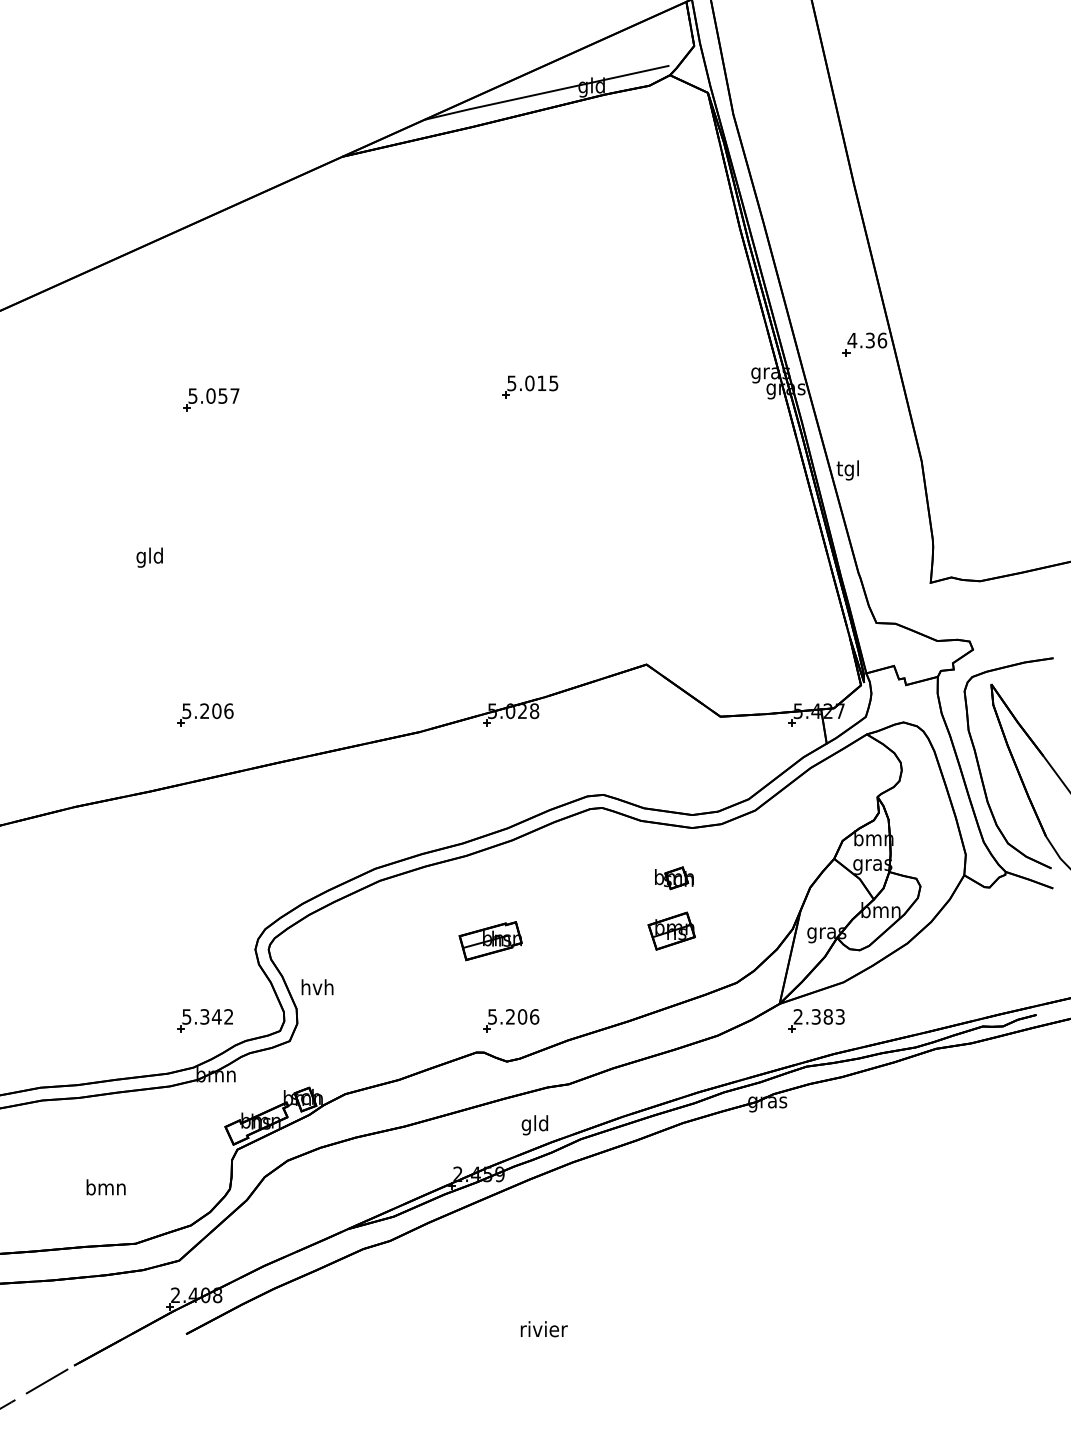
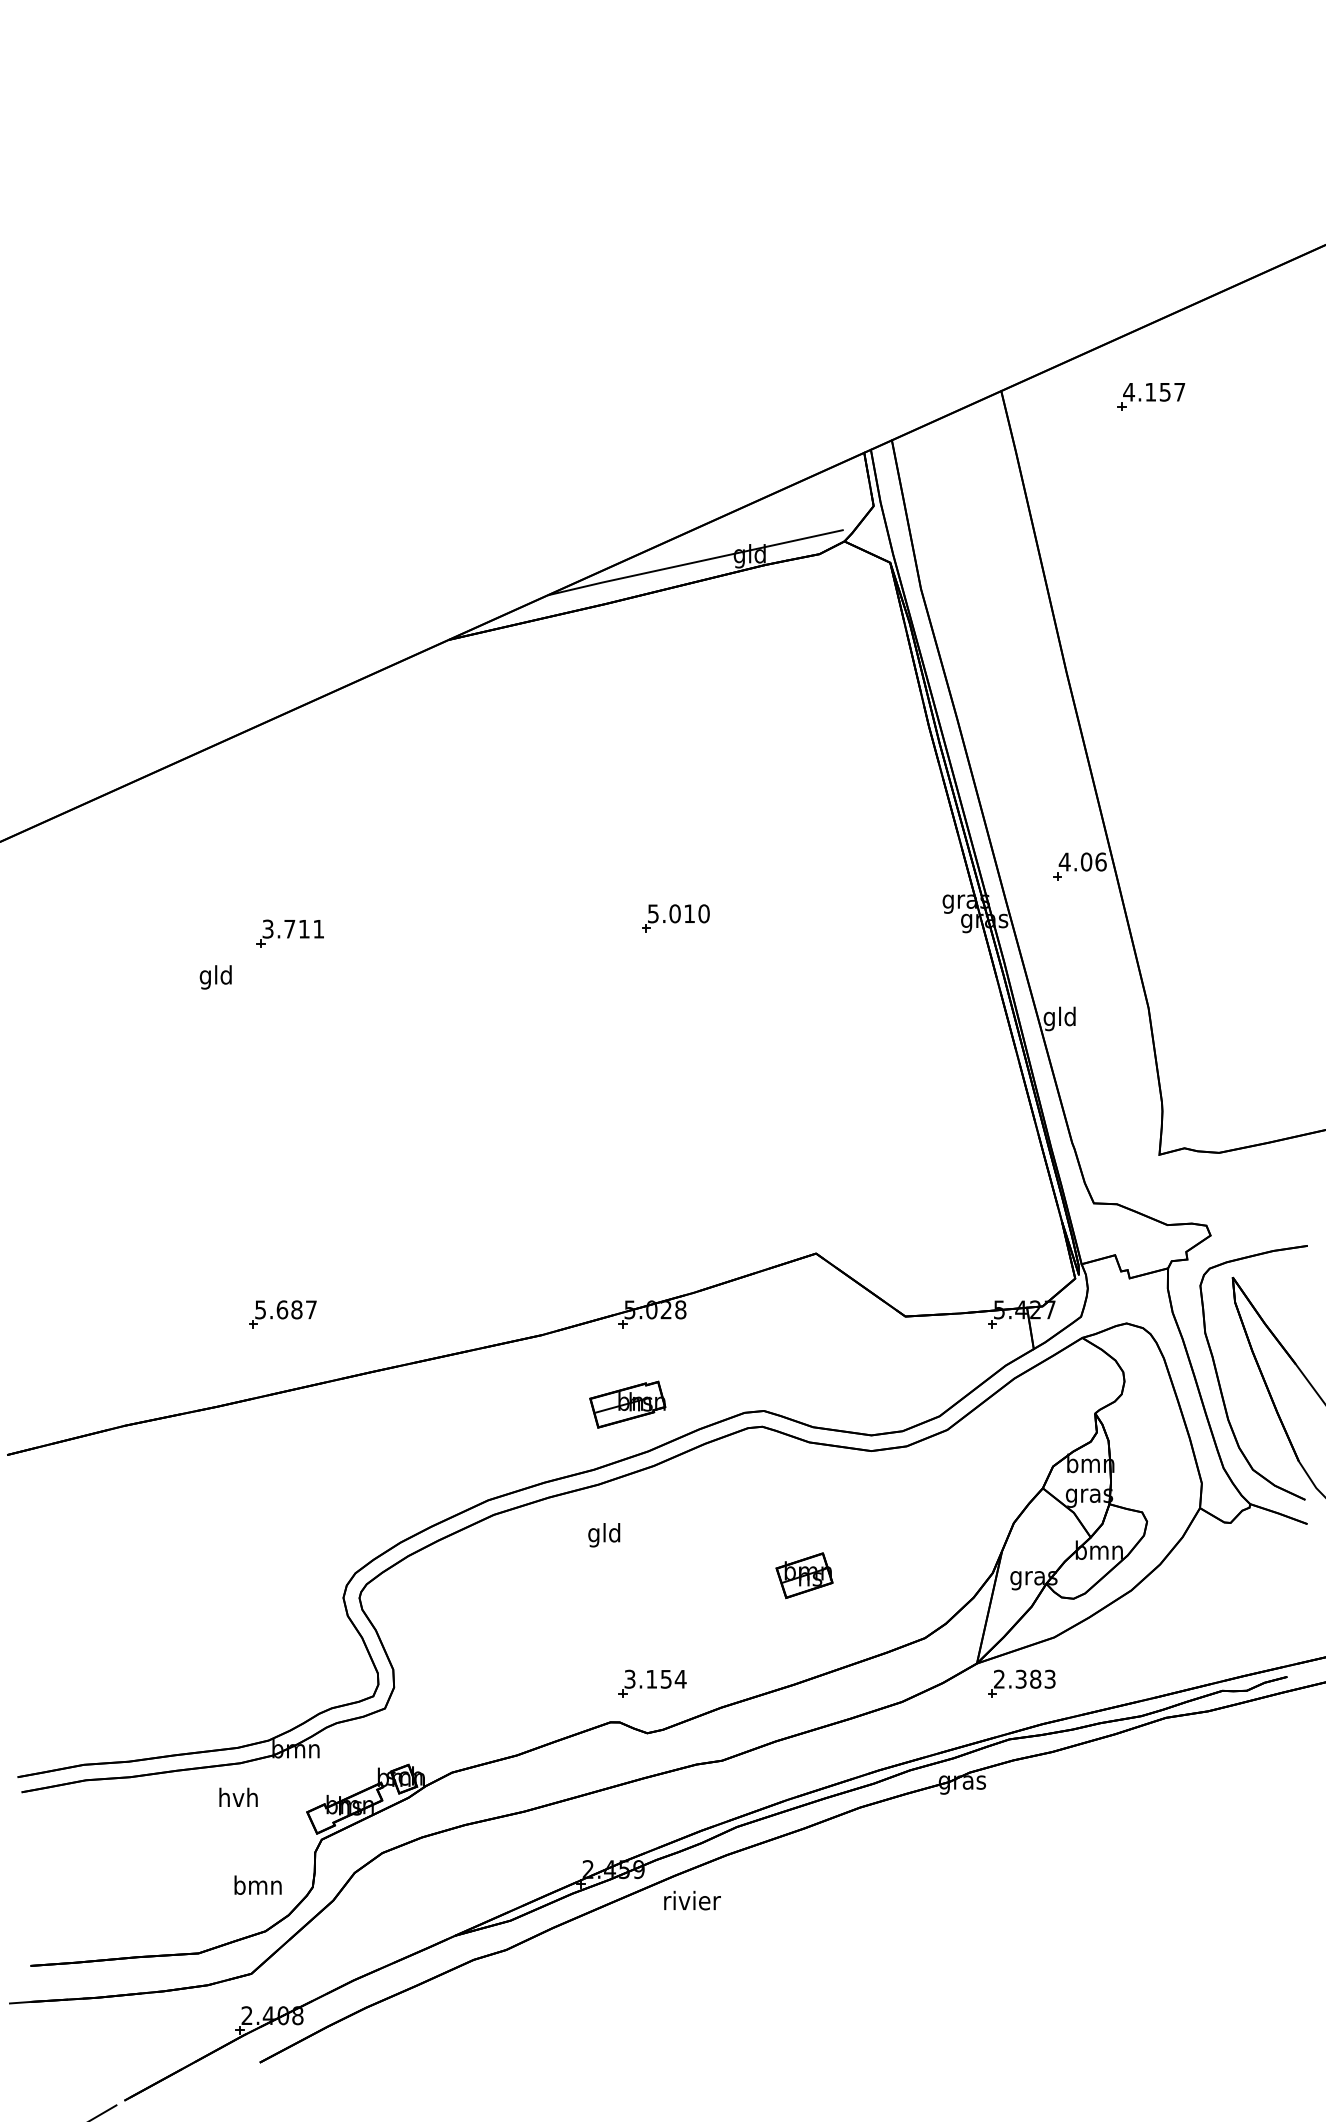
text: (870, 340) -> (1086, 861), 4.36 -> 4.06
text: (553, 383) -> (703, 913), 5.015 -> 5.010
text: (214, 395) -> (293, 928), 5.057 -> 3.711
text: (847, 470) -> (1059, 1018), tgl -> gld
text: (149, 557) -> (215, 977), moved
text: (216, 710) -> (296, 1309), 5.206 -> 5.687
part: (674, 878) -> (849, 1511), removed
part: (671, 931) -> (804, 1575), moved
part: (490, 940) -> (627, 1404), moved
text: (317, 986) -> (238, 1796), moved
text: (513, 1016) -> (655, 1678), 5.206 -> 3.154
part: (204, 1020) -> (282, 1683), removed
text: (535, 1125) -> (604, 1535), moved
text: (105, 1186) -> (257, 1884), moved
text: (544, 1329) -> (692, 1900), moved

